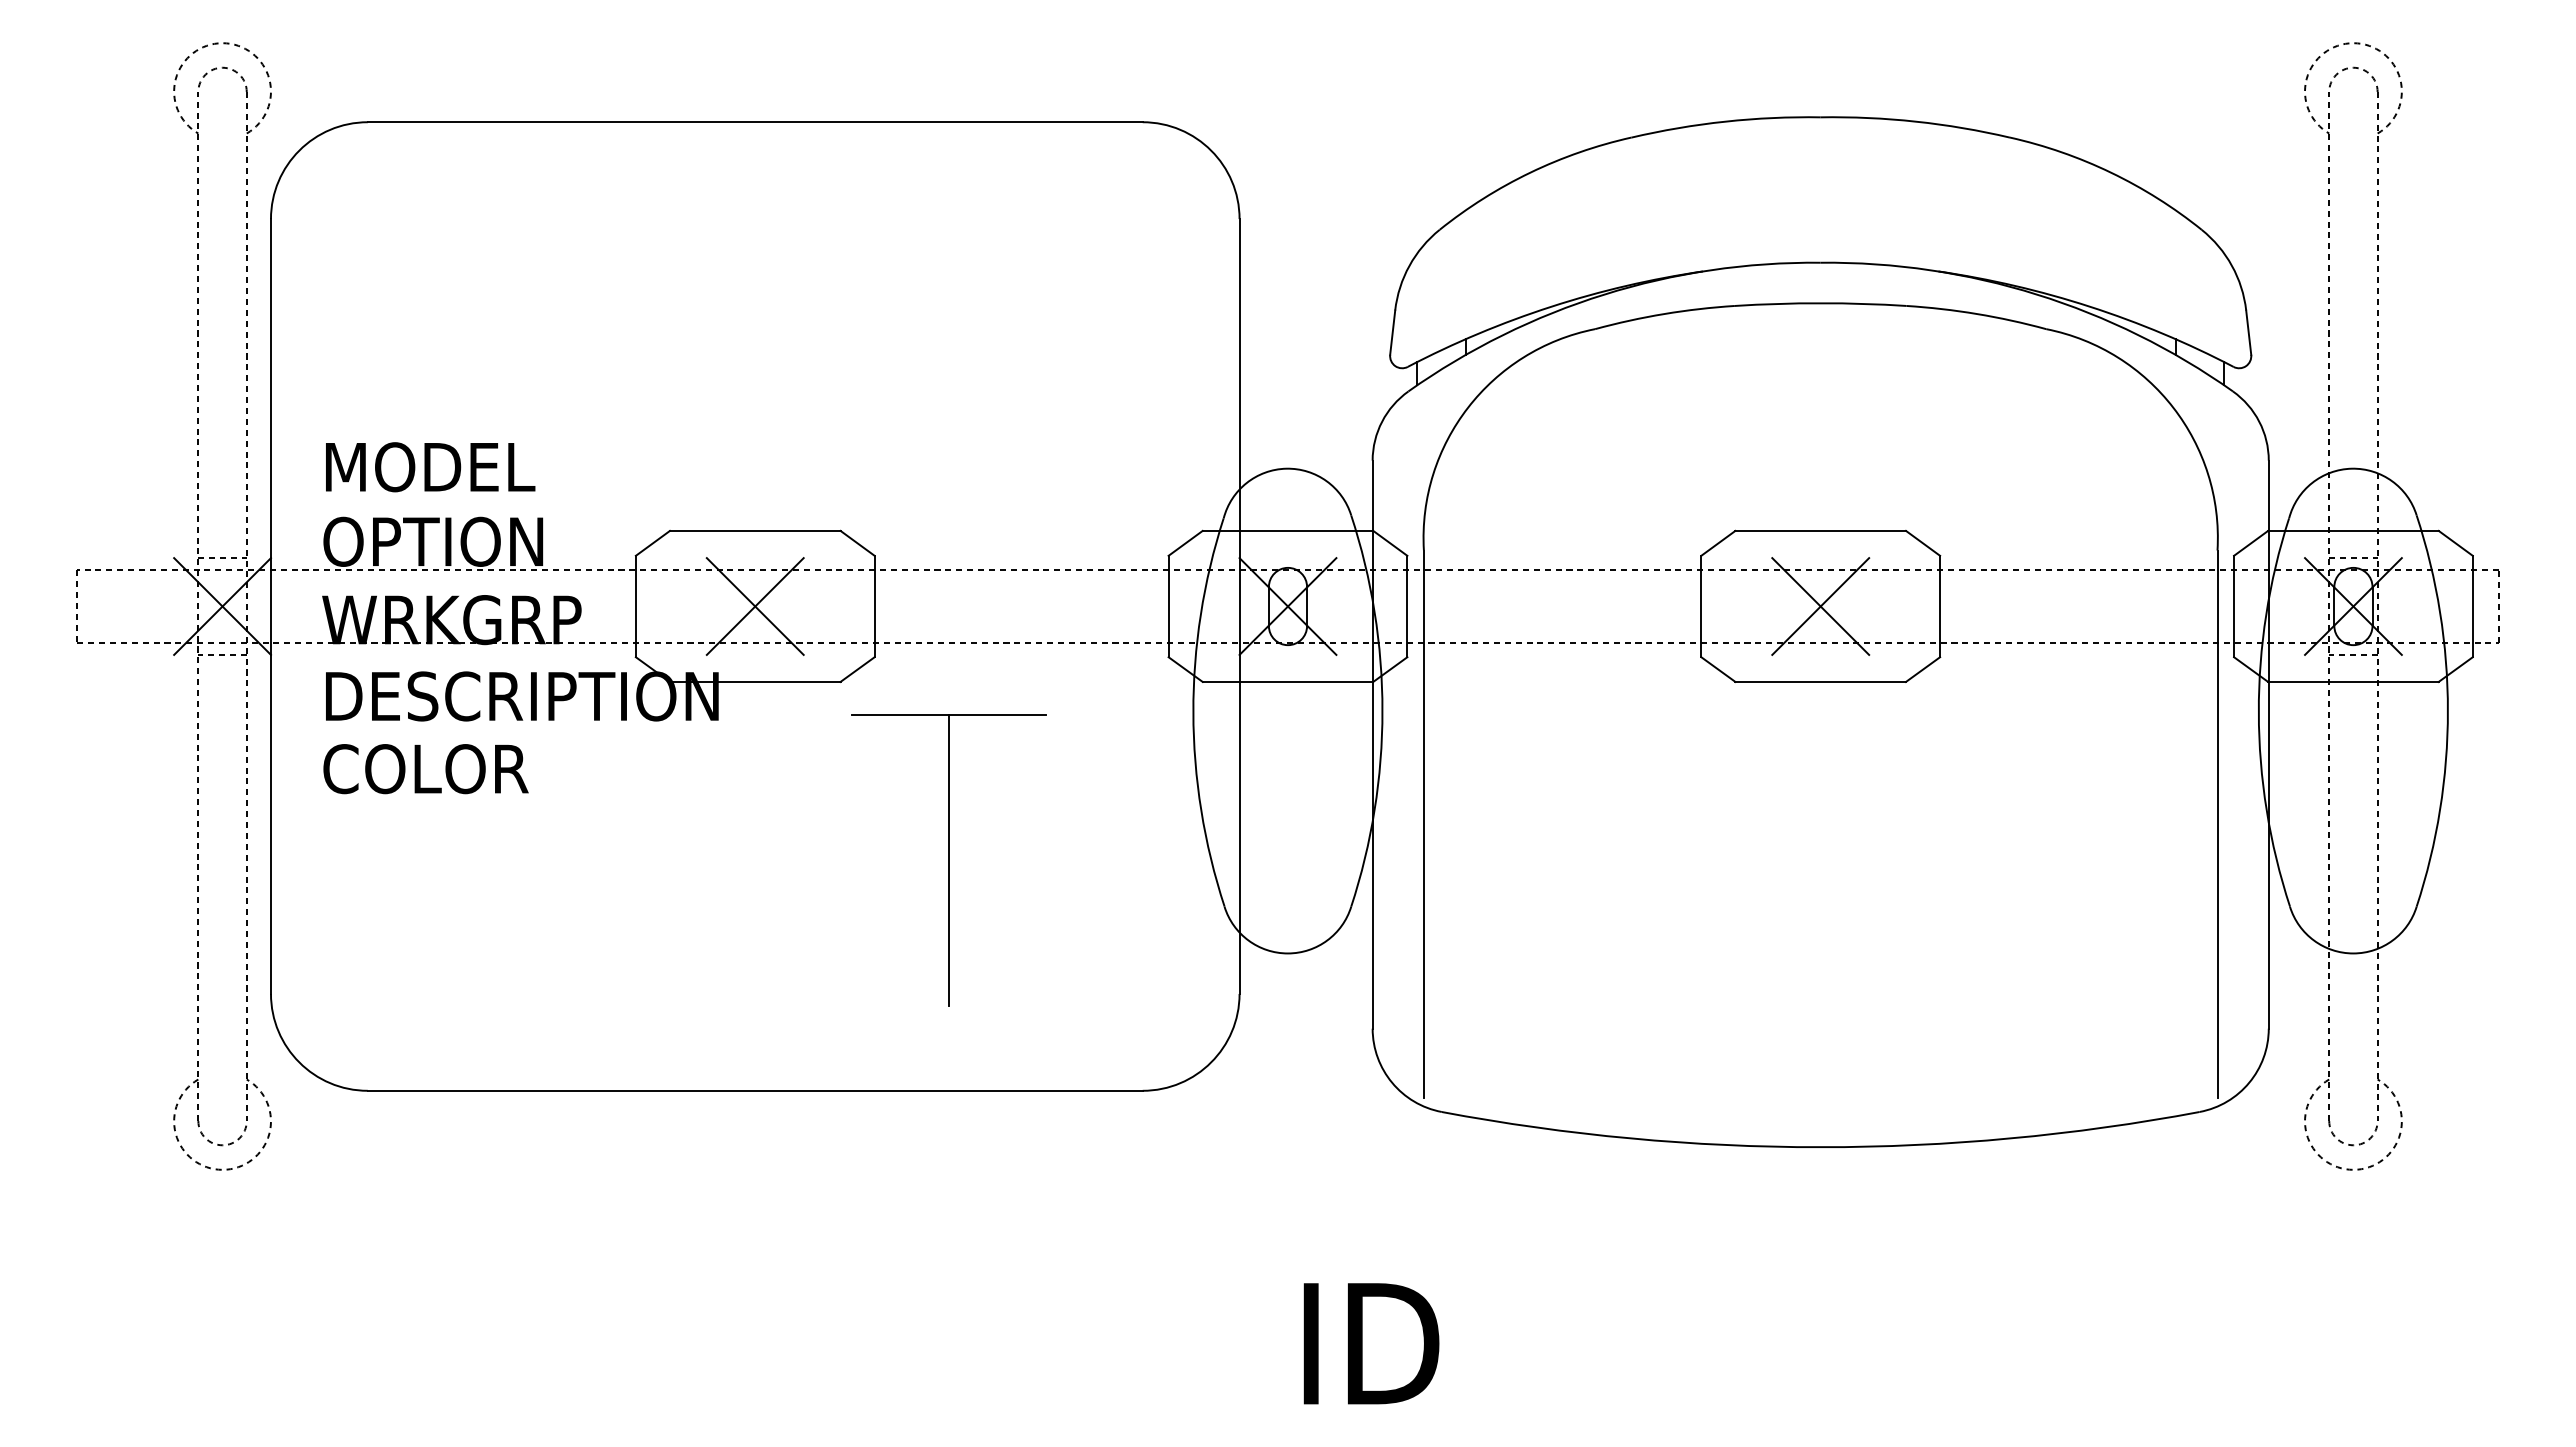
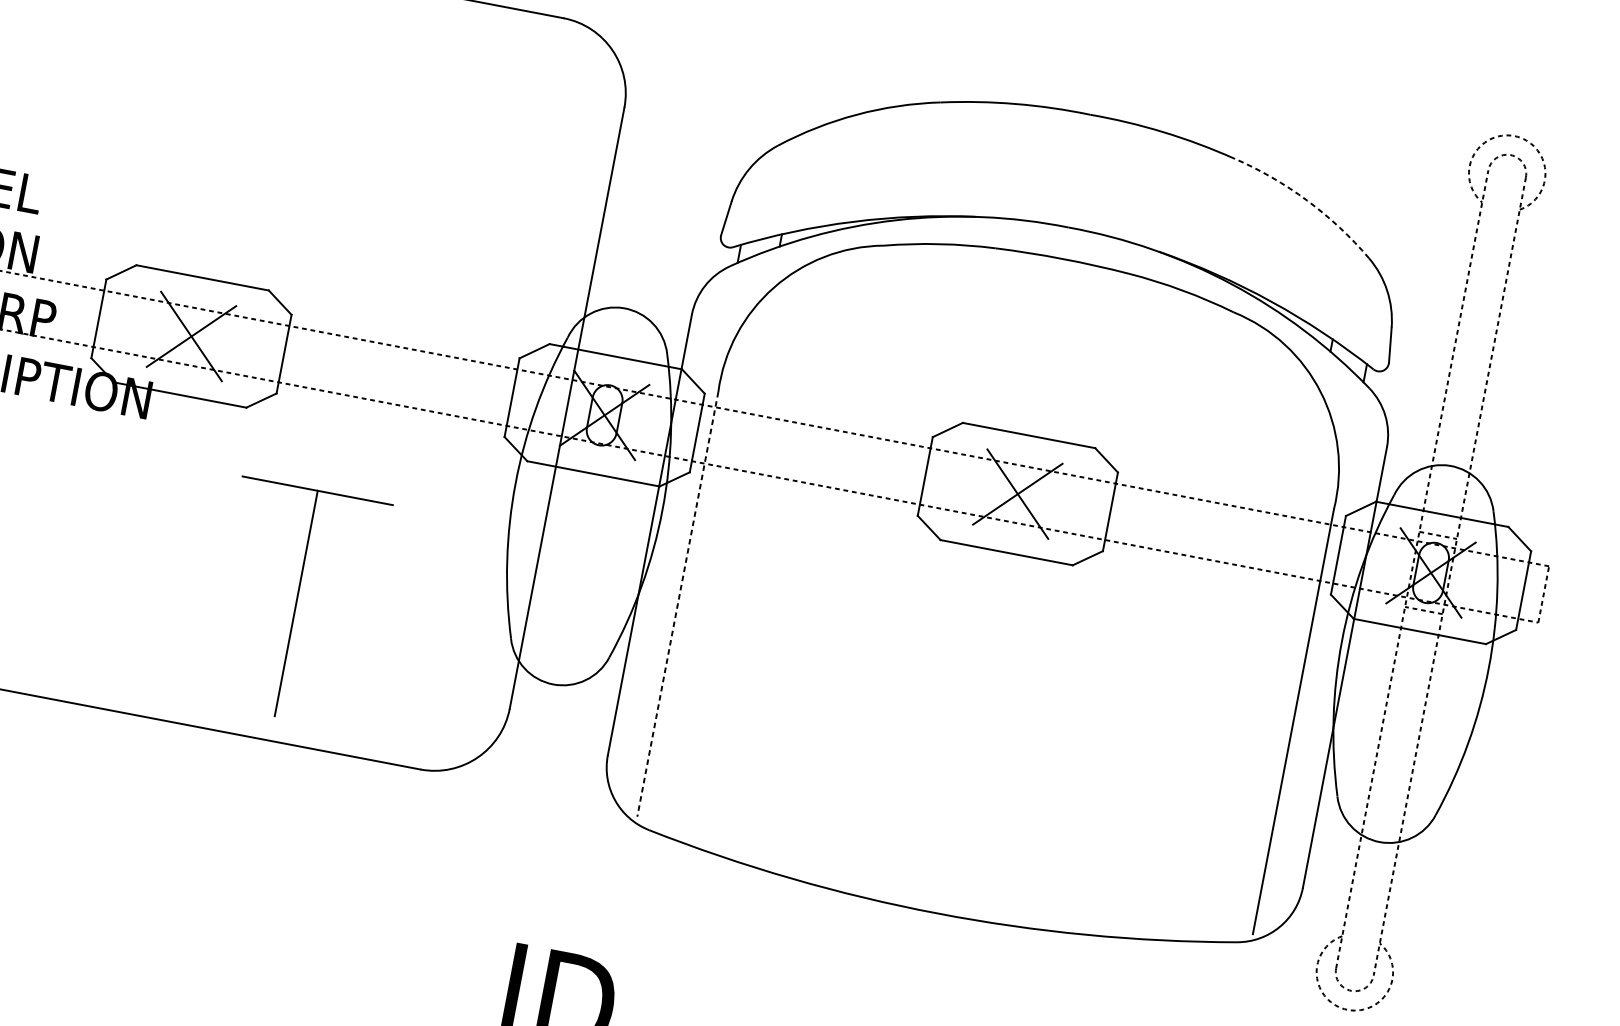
arc: (2111, 172) -> (1307, 200), solid -> dashed
line: (1423, 824) -> (677, 604), solid -> dashed
part: (948, 860) -> (295, 603), moved

